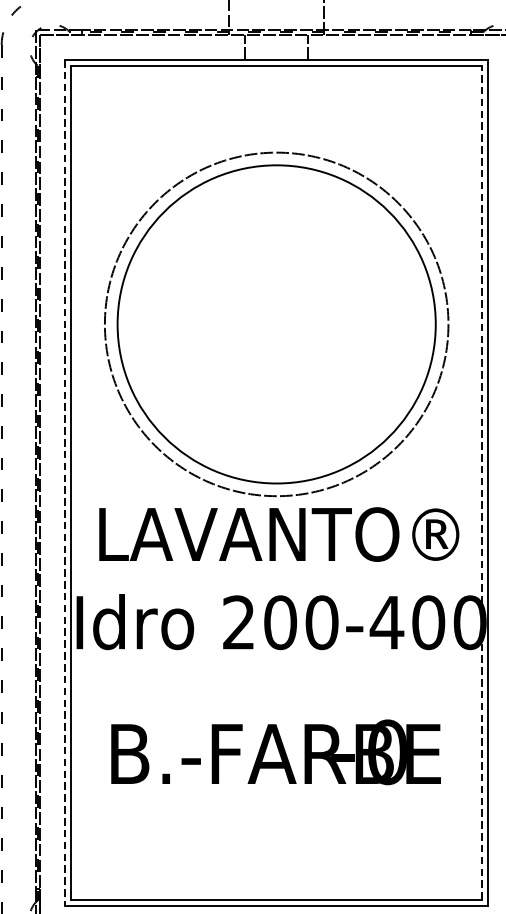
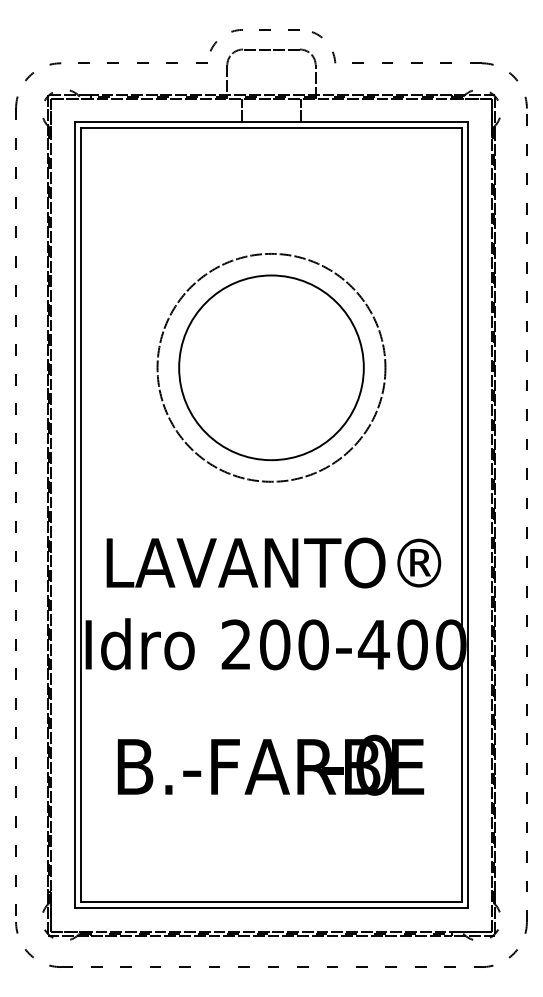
circle: (276, 324) -> (271, 367), size x0.62
circle: (276, 324) -> (271, 367), size x0.71
line: (482, 482) -> (462, 514), dashed -> solid
line: (65, 483) -> (75, 515), dashed -> solid

